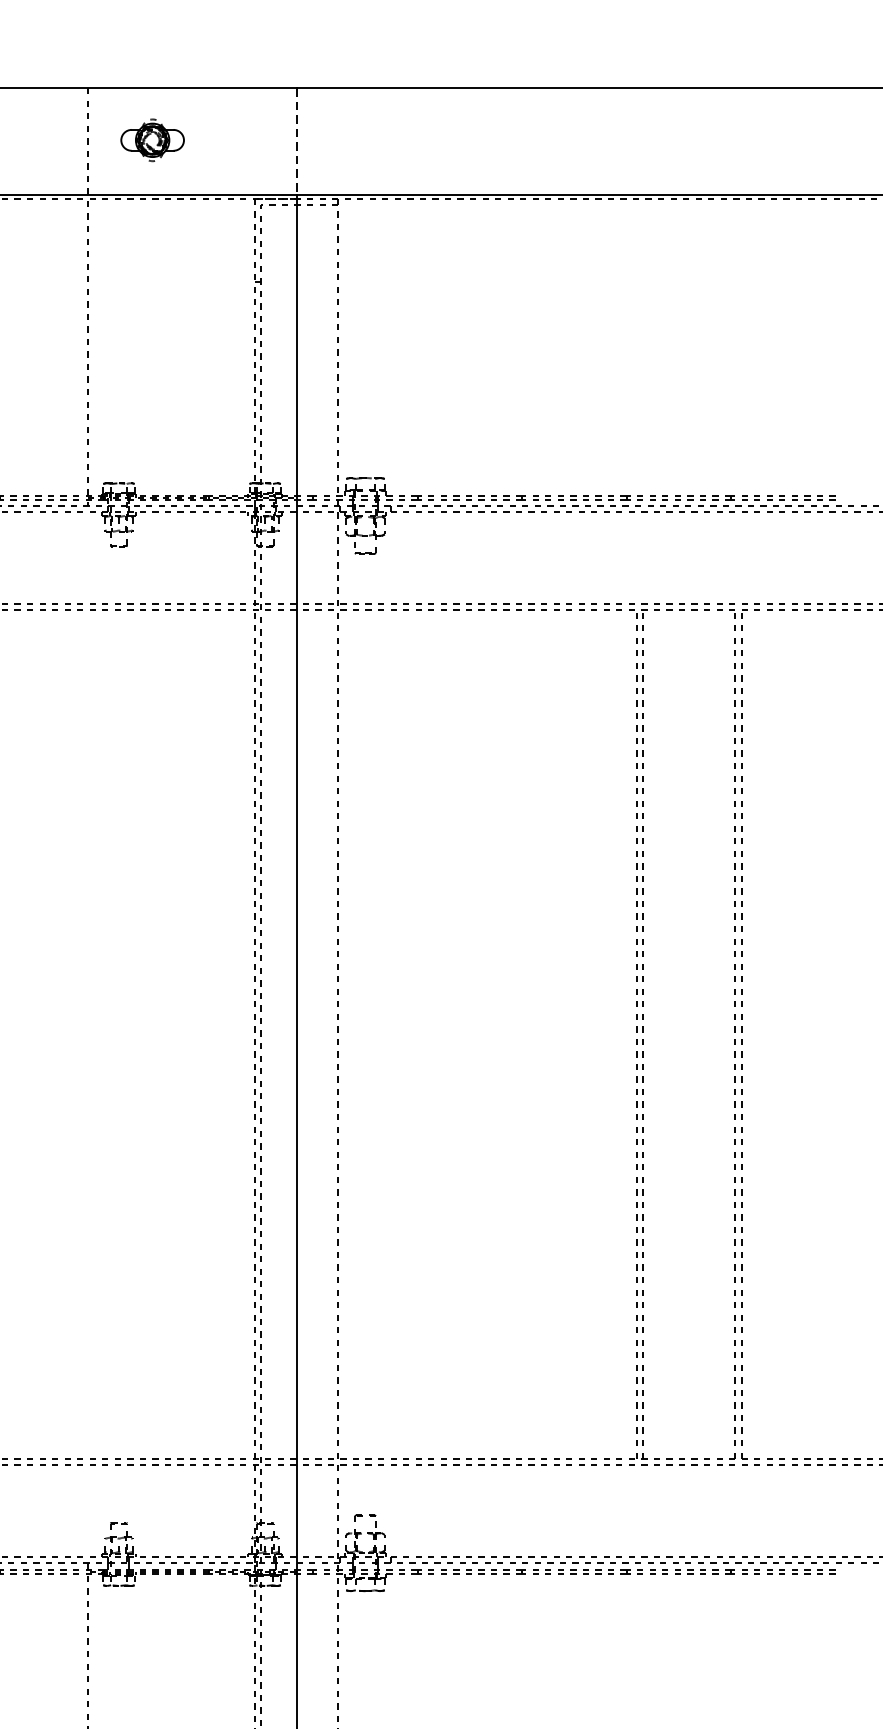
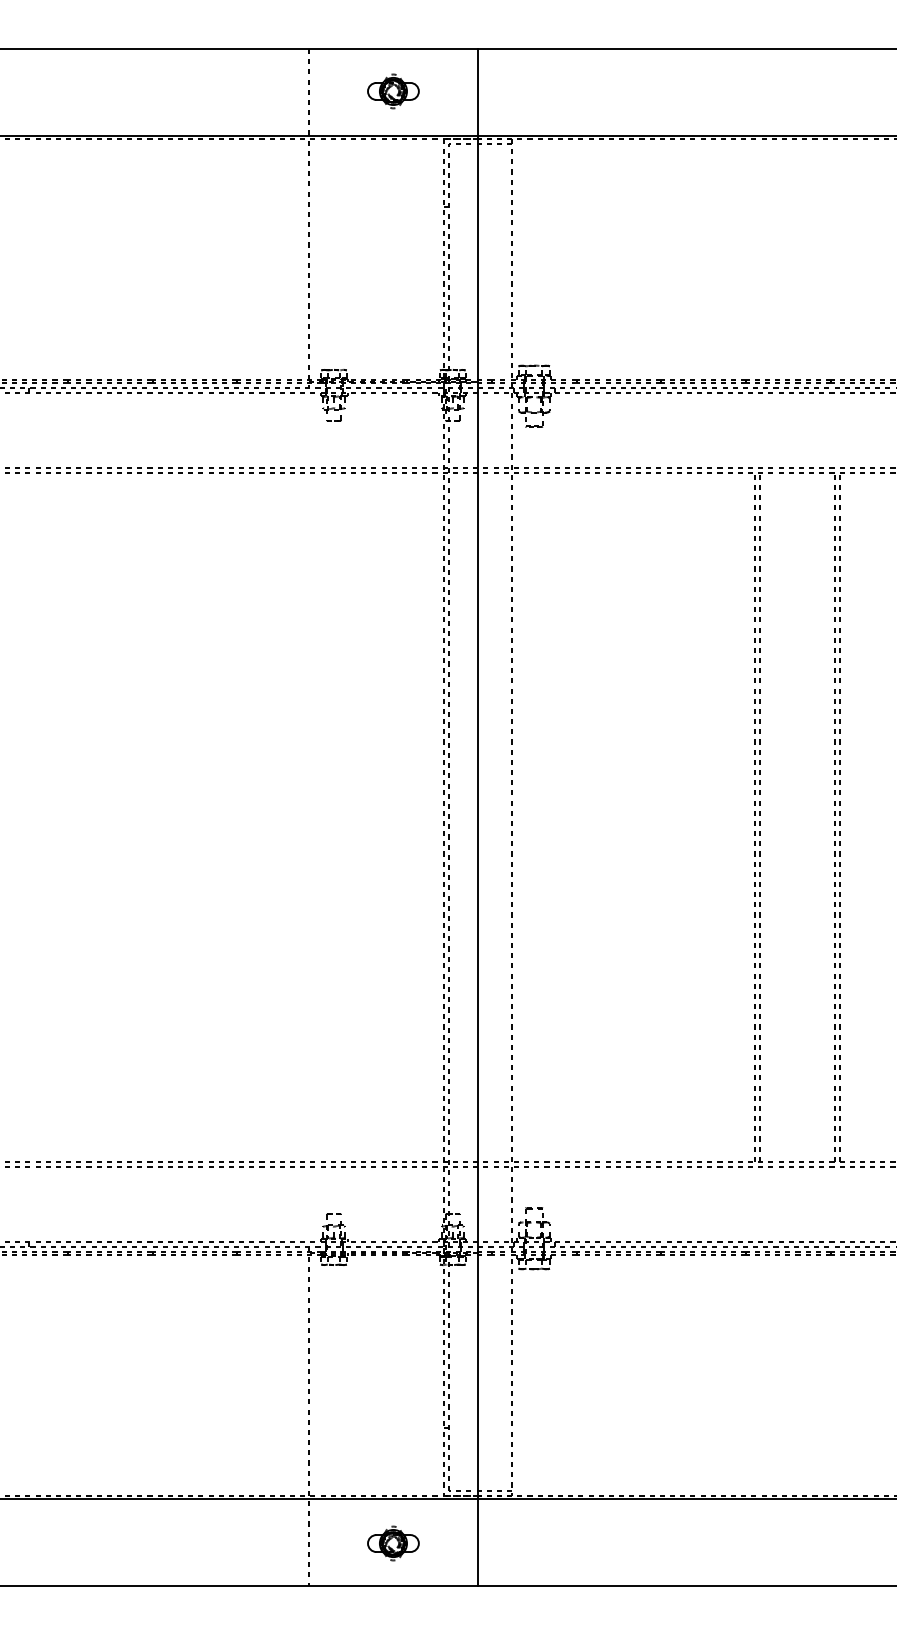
part: (152, 140) -> (393, 91), moved
line: (296, 141) -> (478, 92), dashed -> solid

